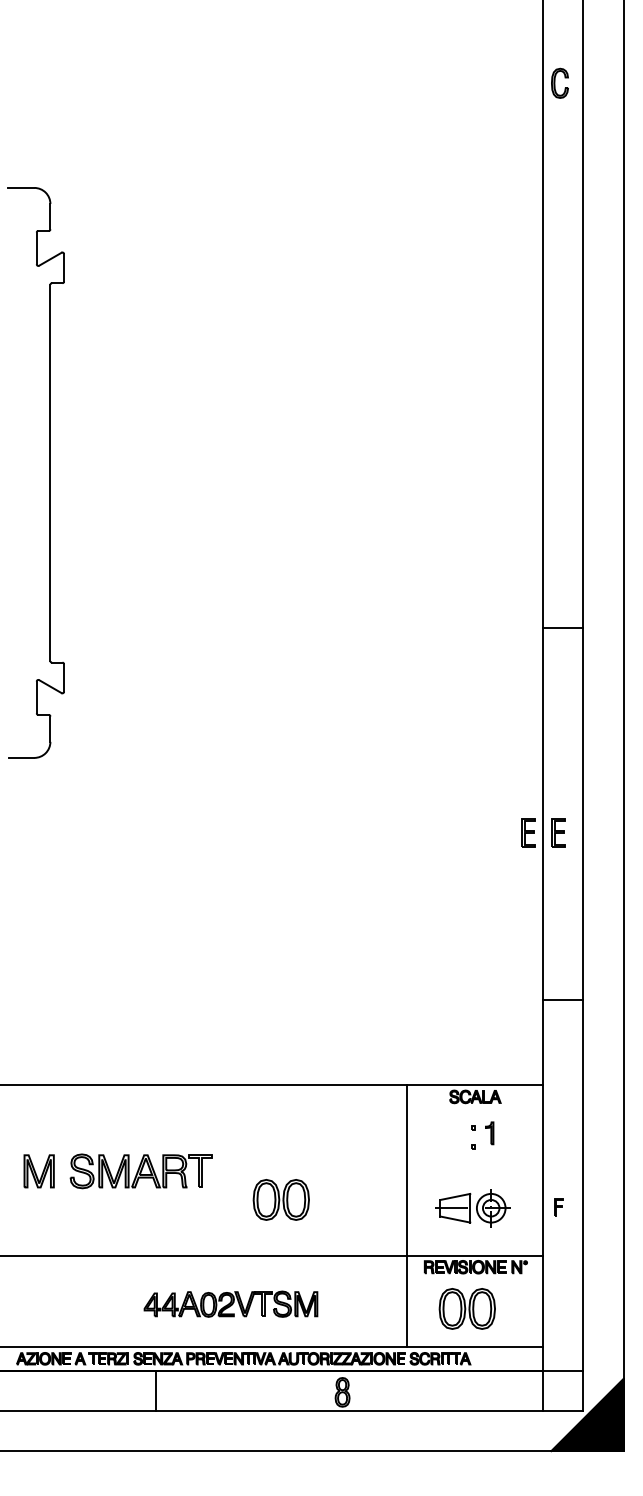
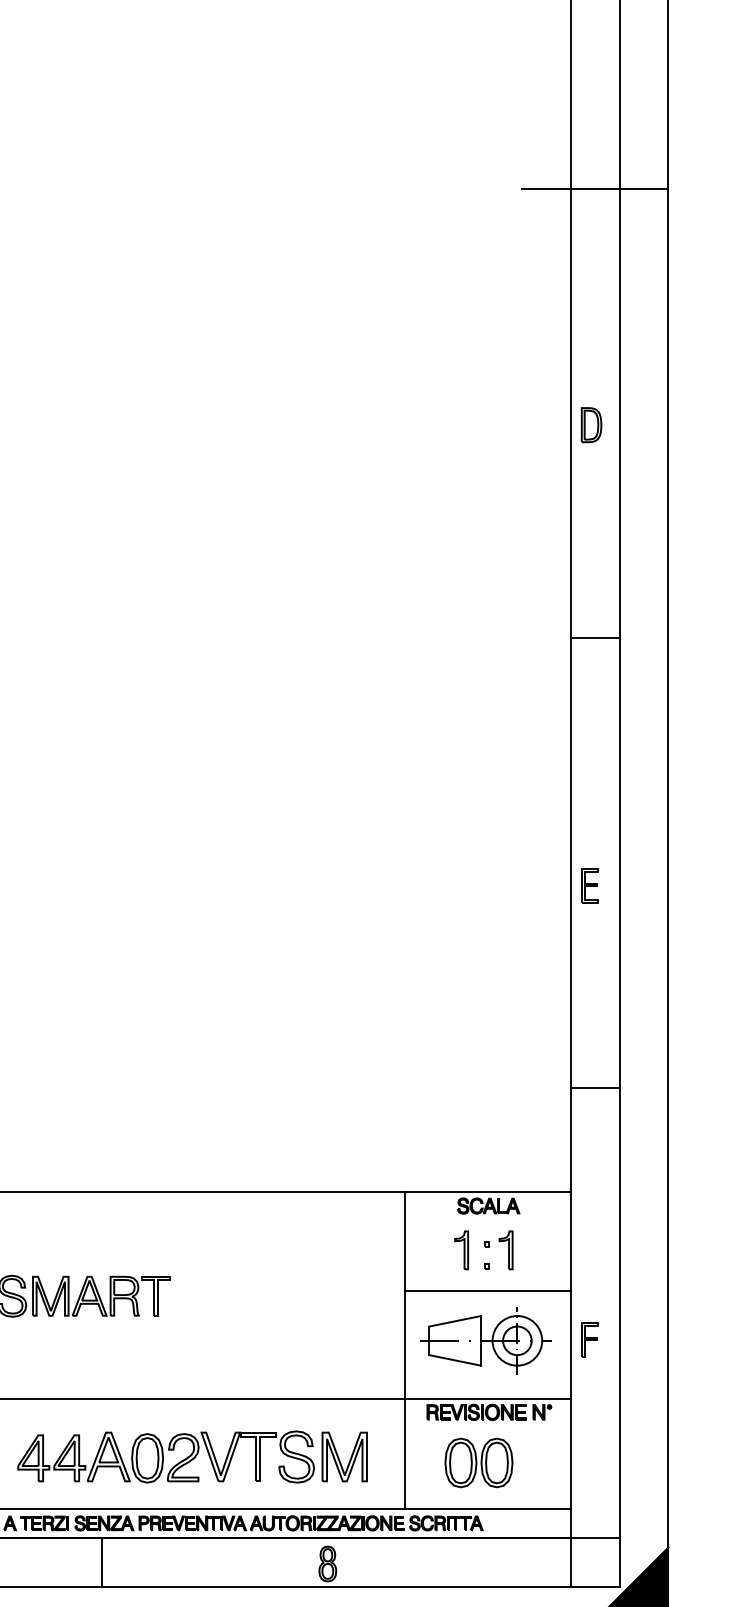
line: (563, 257) -> (595, 189), added
part: (560, 452) -> (591, 425), added
part: (528, 832) -> (553, 885), removed
part: (452, 1132) -> (461, 1249), added
part: (489, 1132) -> (505, 1249), size x1.43
line: (474, 1166) -> (487, 1290), added
part: (280, 1199) -> (252, 1330), removed
part: (558, 1206) -> (589, 1338), size x1.67
part: (472, 1208) -> (485, 1341), size x1.43
part: (230, 1304) -> (192, 1457), size x1.67

